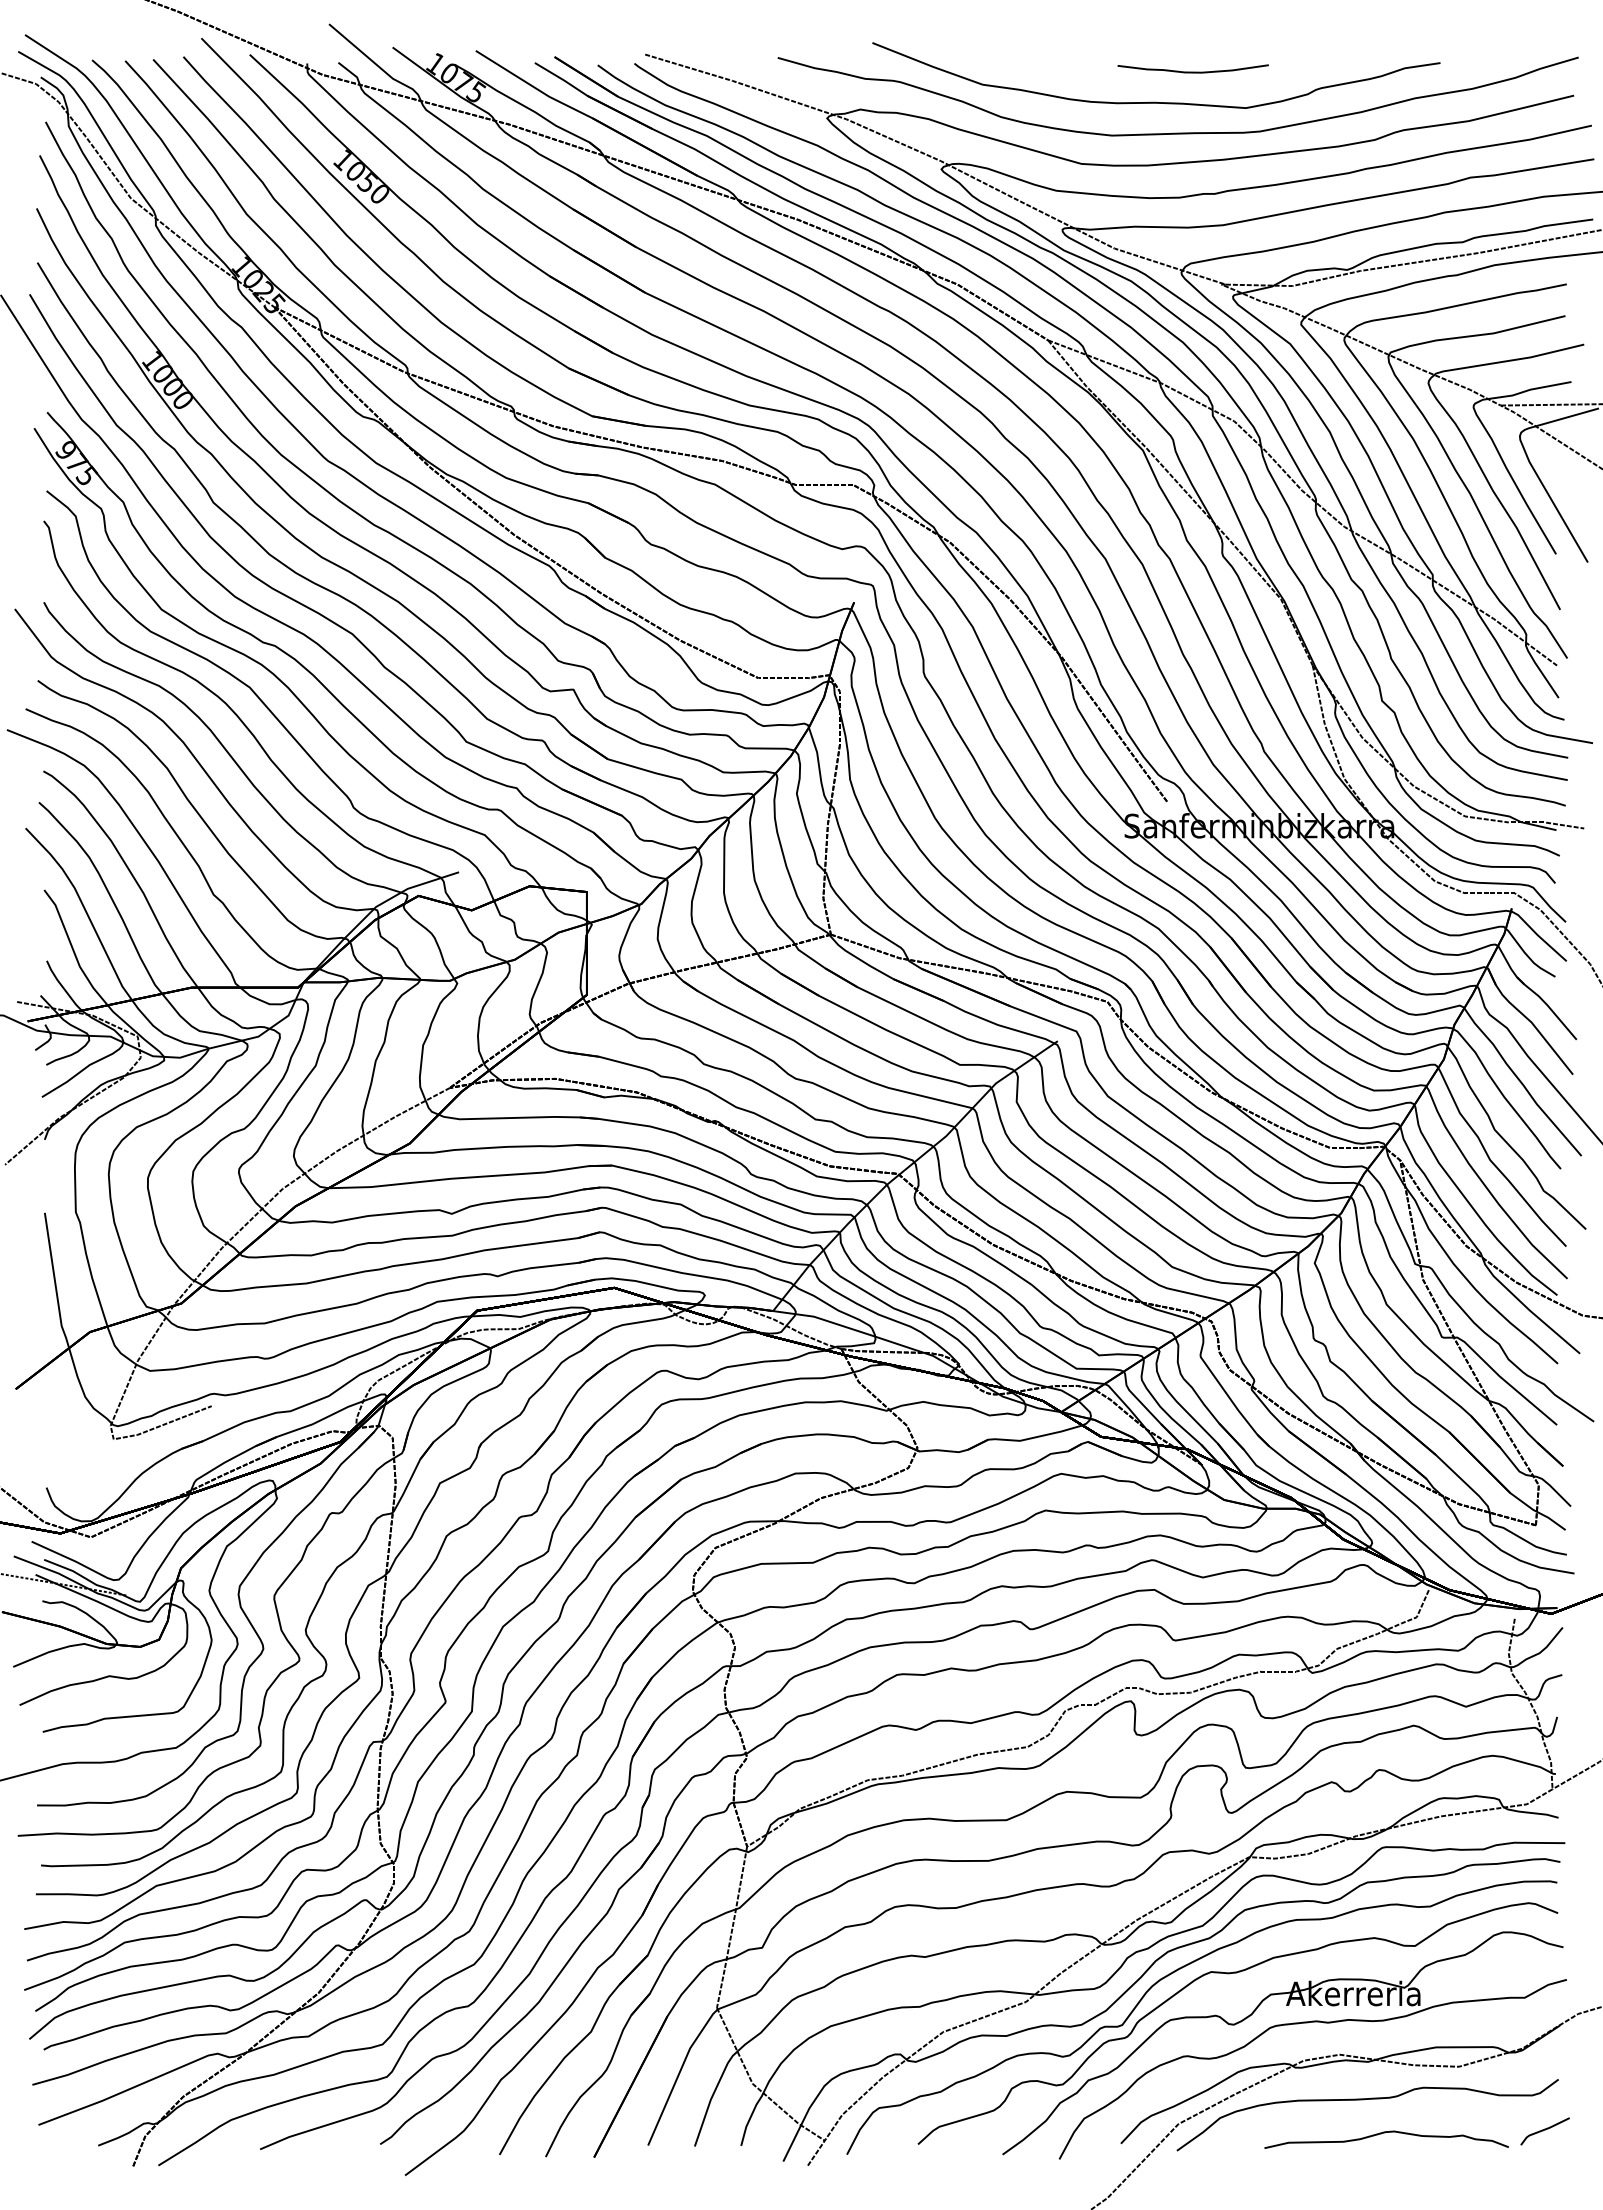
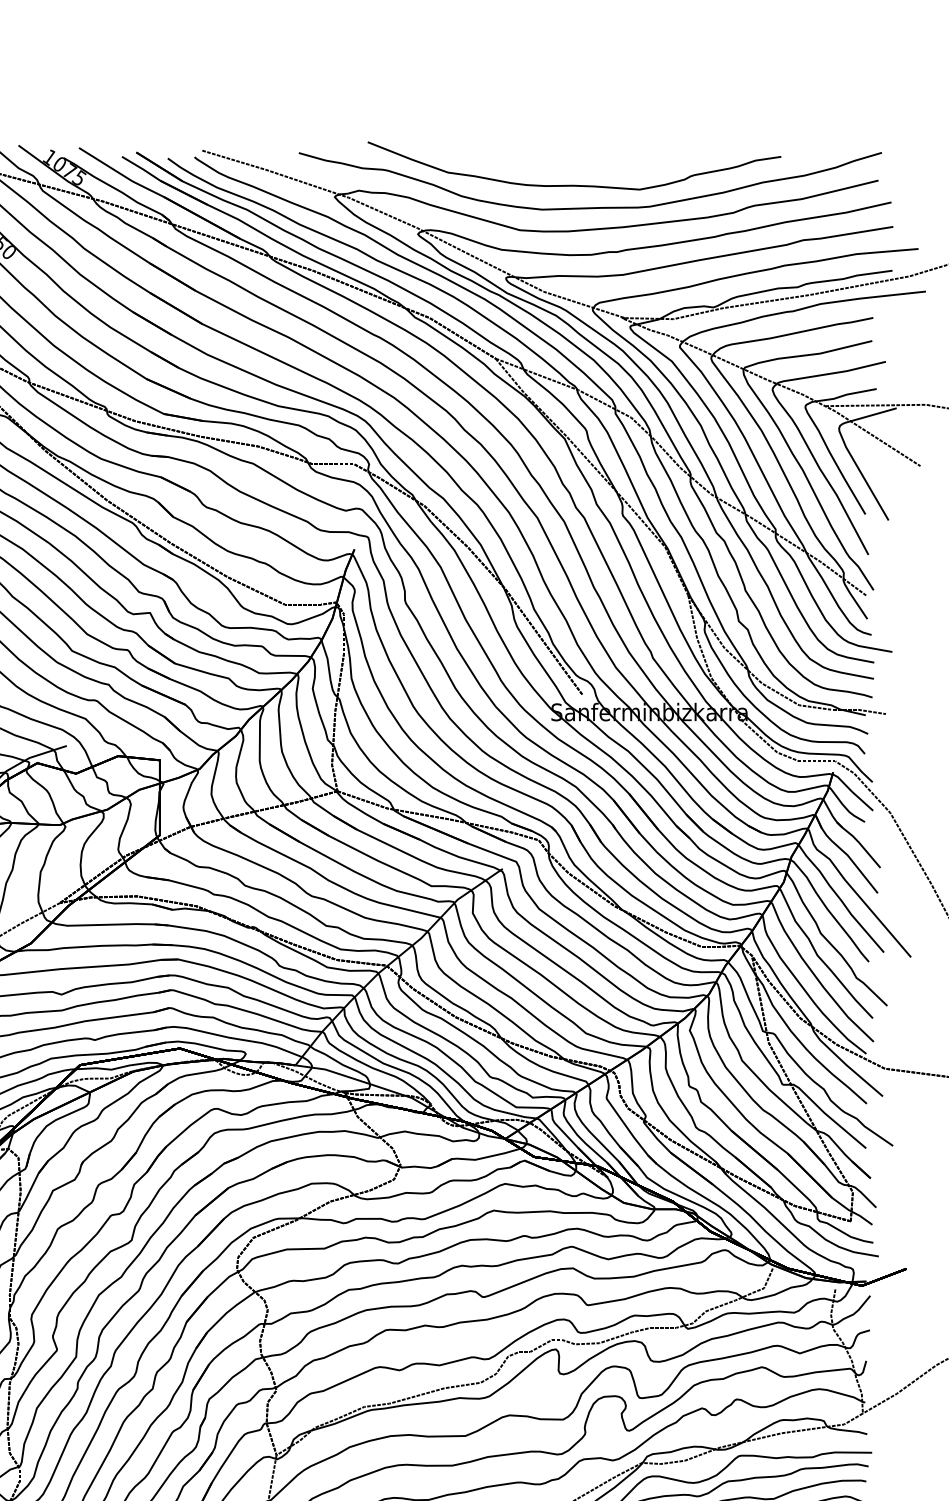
curve: (1192, 71) -> (600, 162), removed

